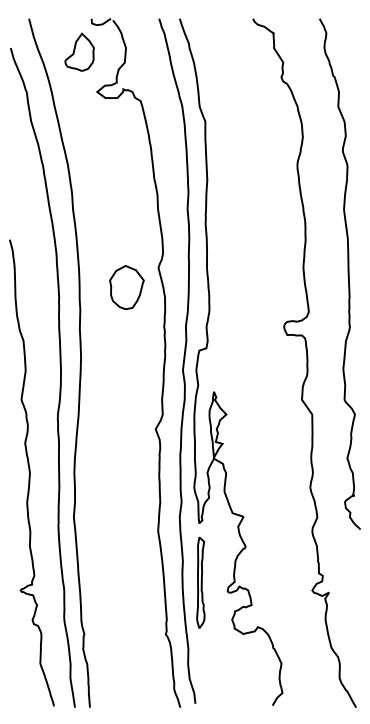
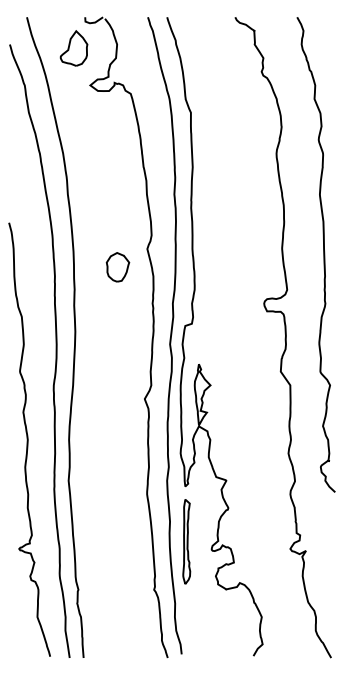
part: (126, 287) -> (117, 267), size x0.71

